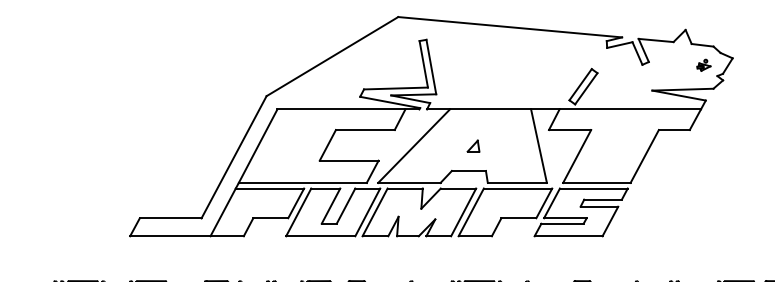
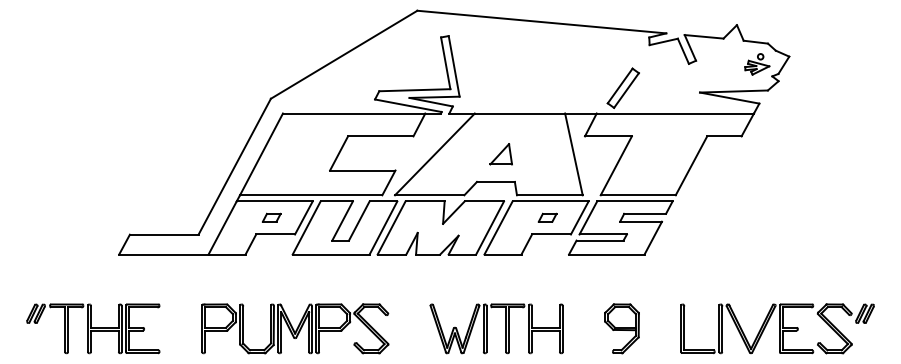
part: (704, 65) -> (757, 64), size x1.67
part: (473, 146) -> (500, 154), size x1.67
part: (267, 202) -> (271, 217), added
part: (515, 202) -> (547, 217), added

